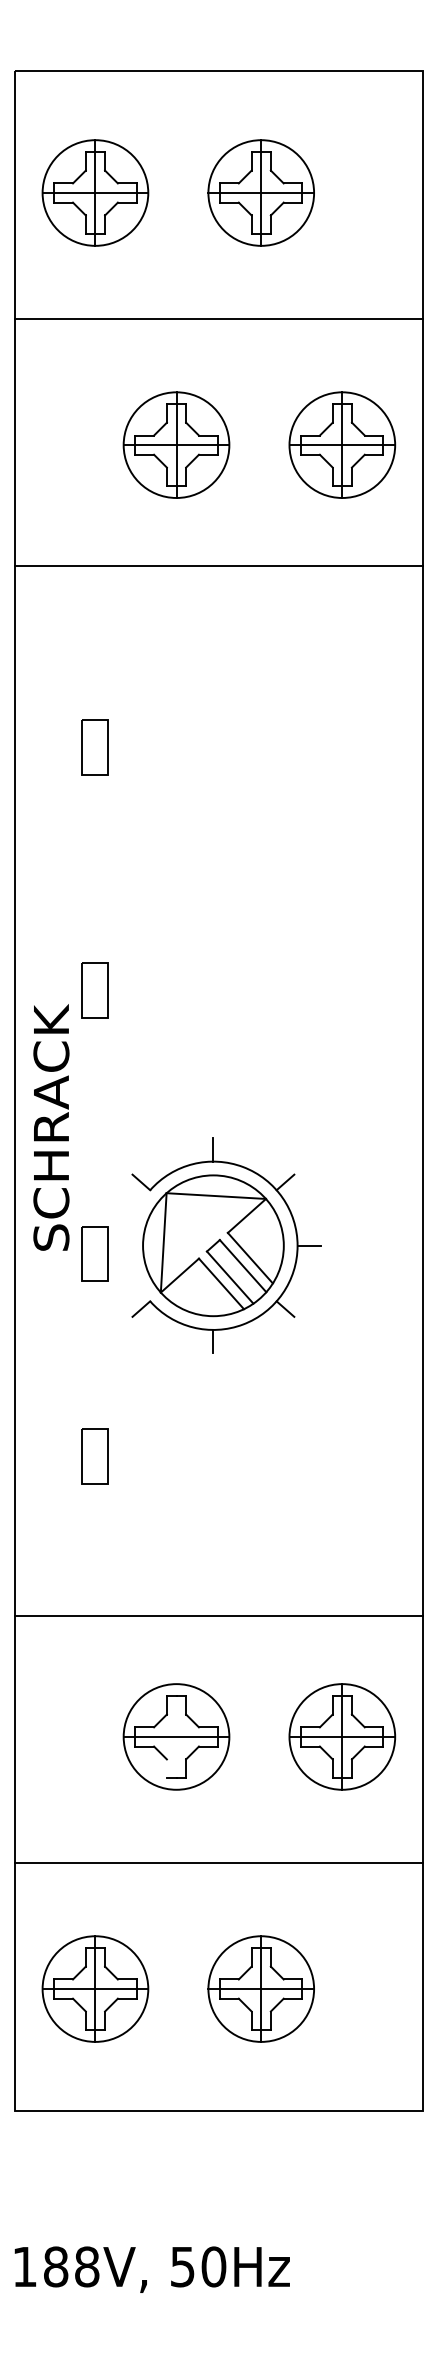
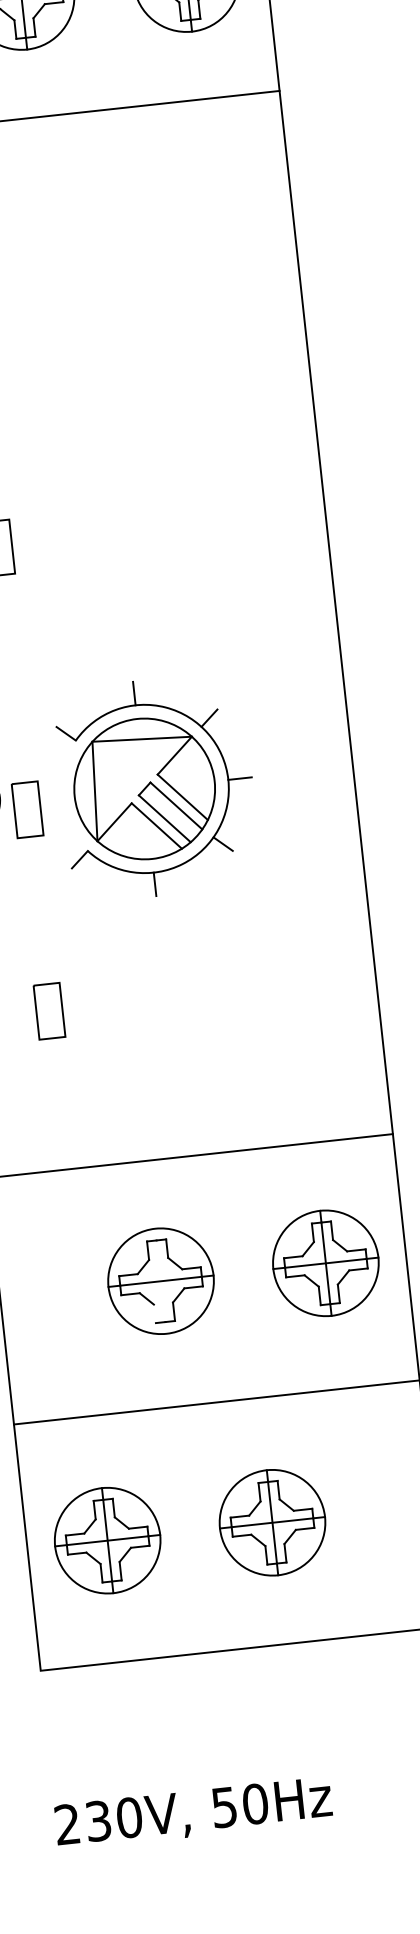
text: (56, 2266) -> (98, 1820), 188V, -> 230V,

